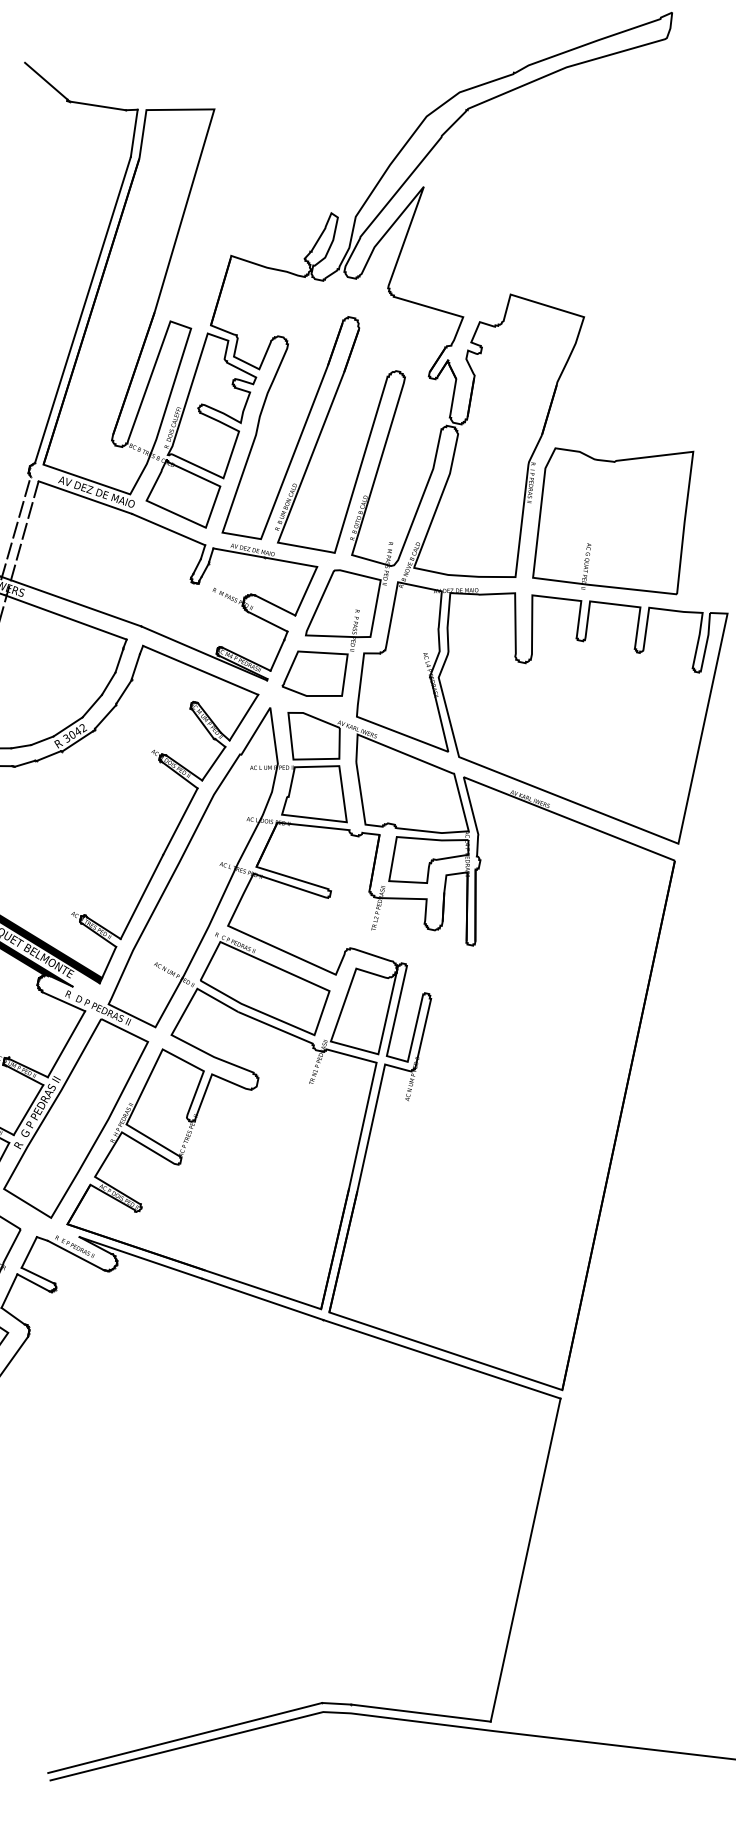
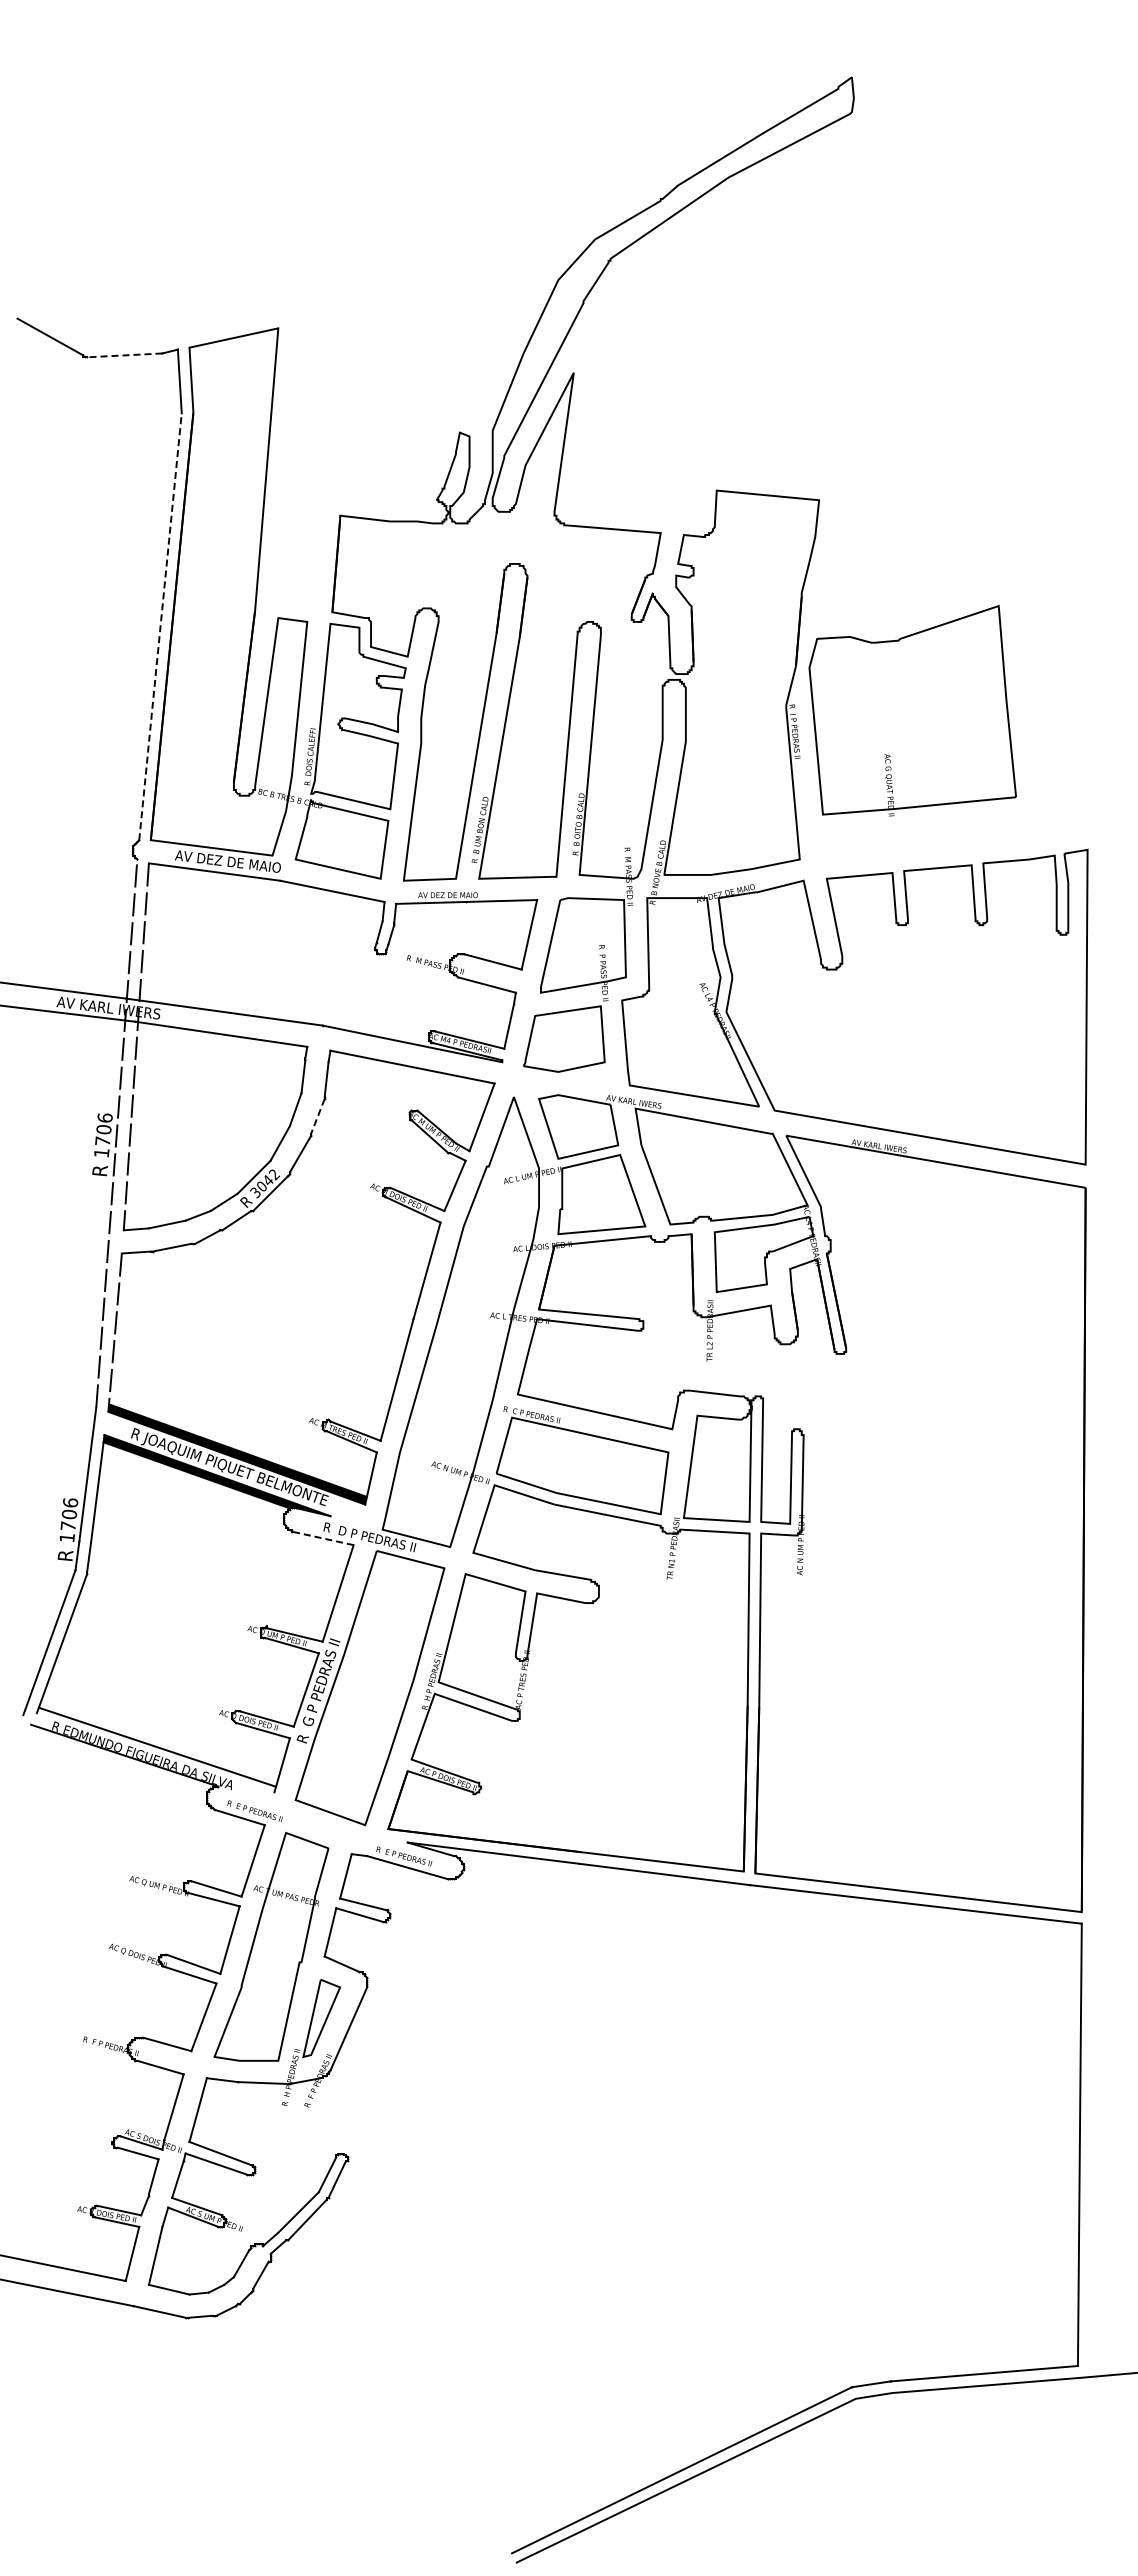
line: (97, 105) -> (124, 355), solid -> dashed
line: (83, 309) -> (160, 626), solid -> dashed
part: (614, 515) -> (912, 710), moved
line: (123, 692) -> (317, 1116), solid -> dashed
line: (63, 1001) -> (322, 1538), solid -> dashed

